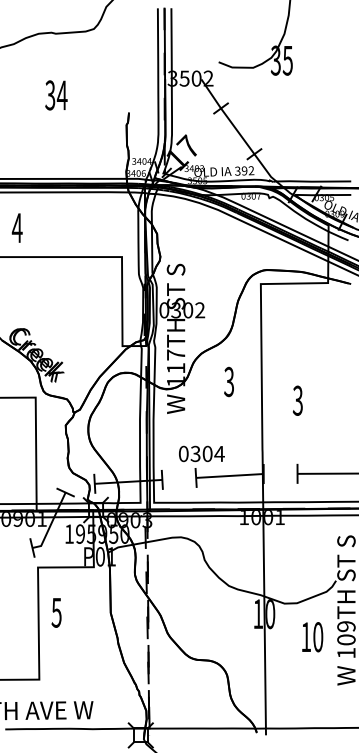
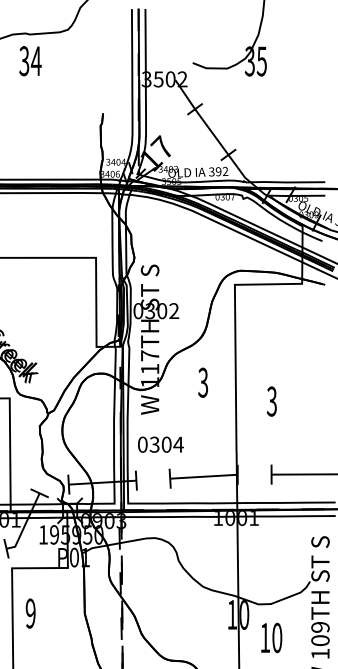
text: (56, 95) -> (30, 61), moved
text: (201, 453) -> (160, 444), moved
text: (56, 612) -> (30, 613), 5 -> 9
text: (312, 637) -> (271, 638), moved

